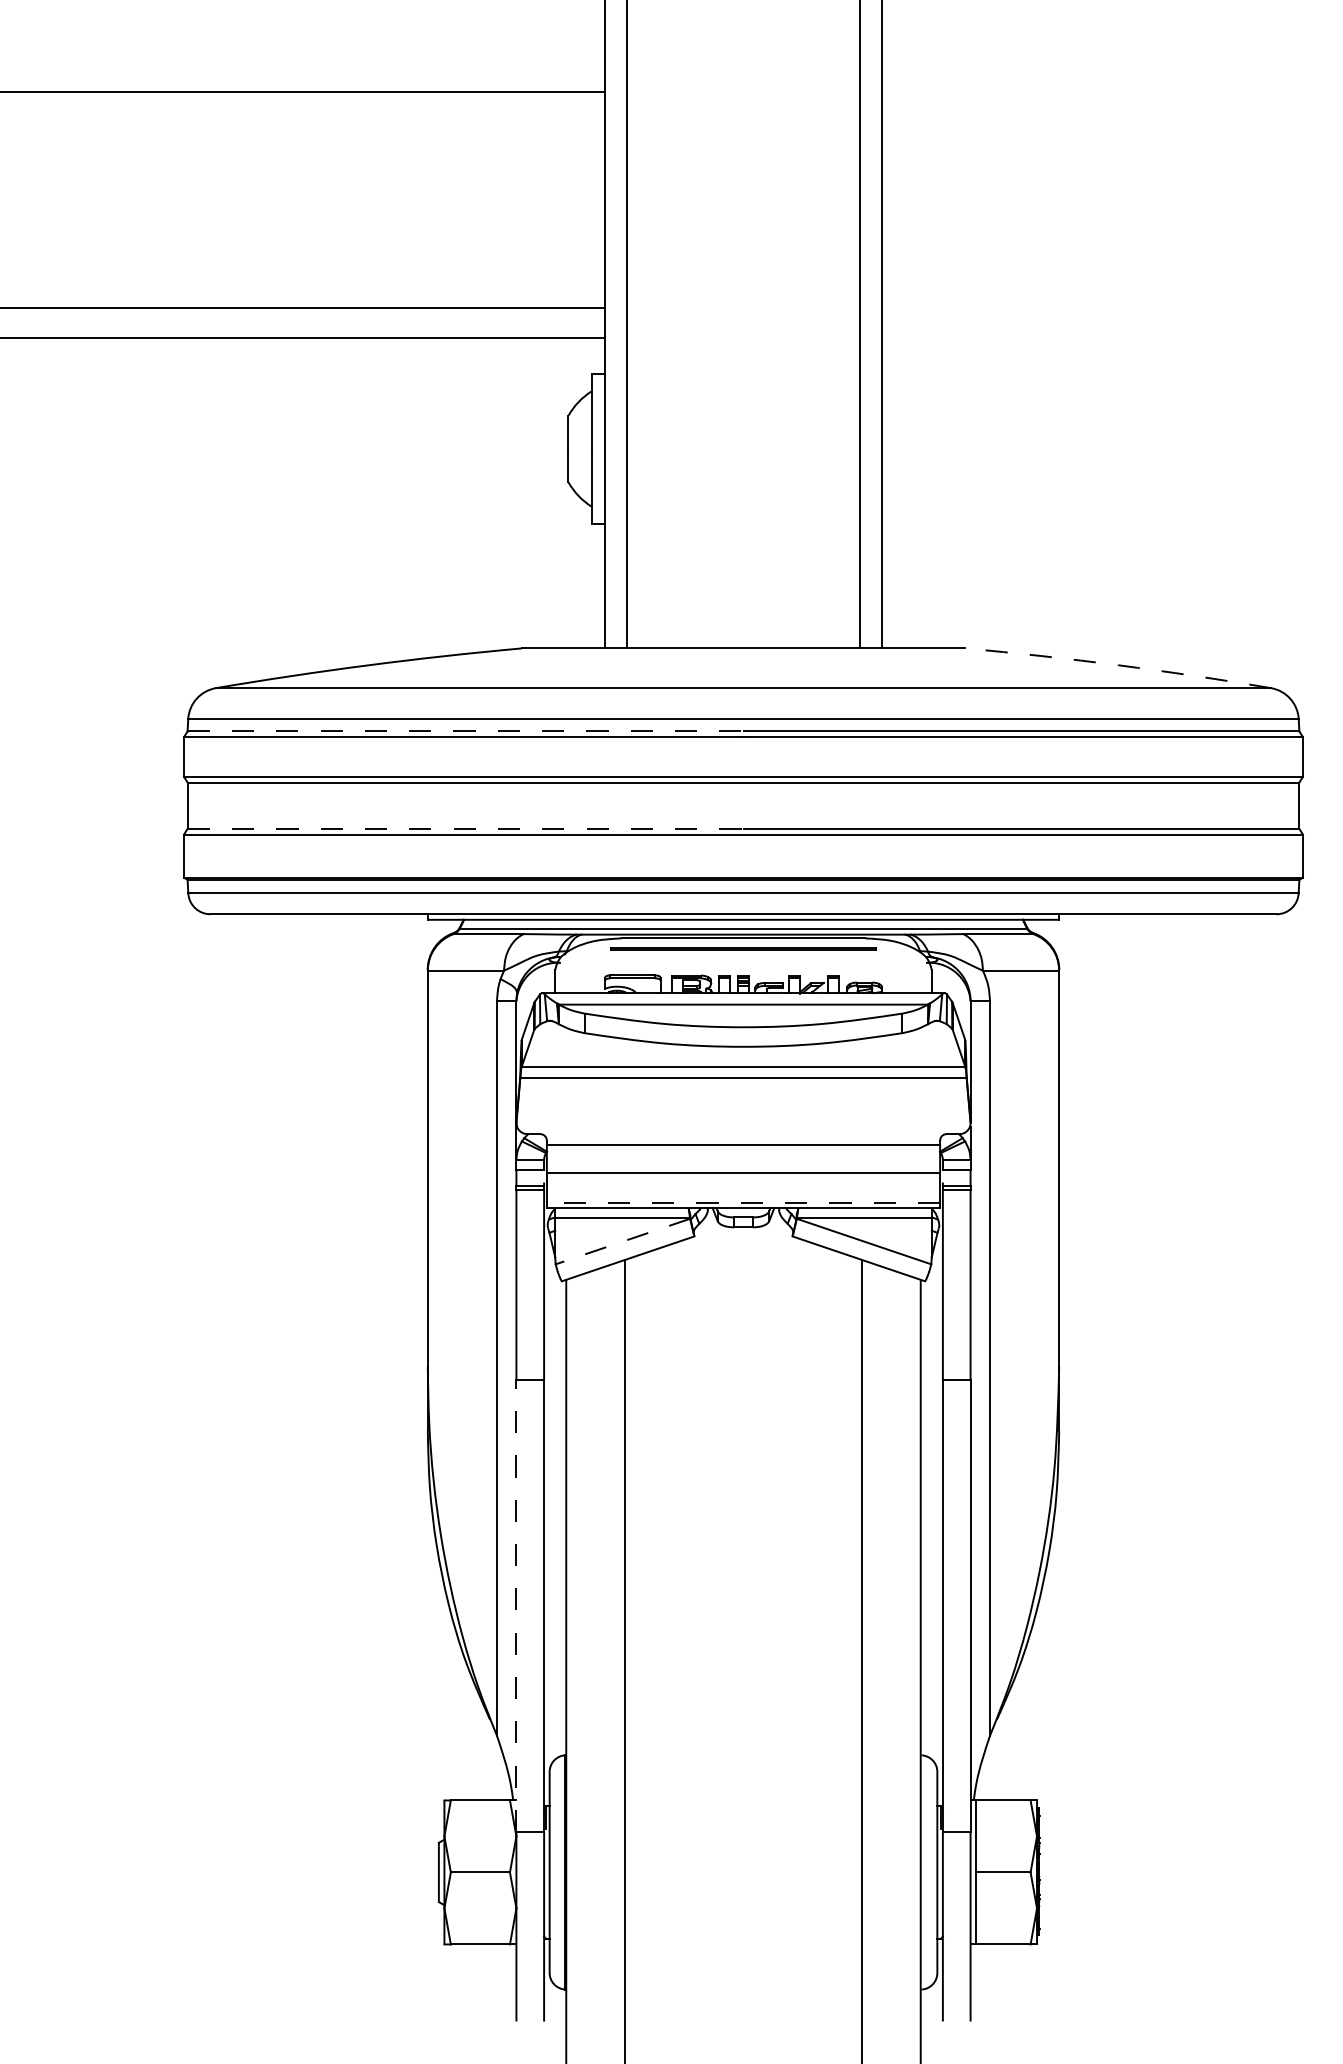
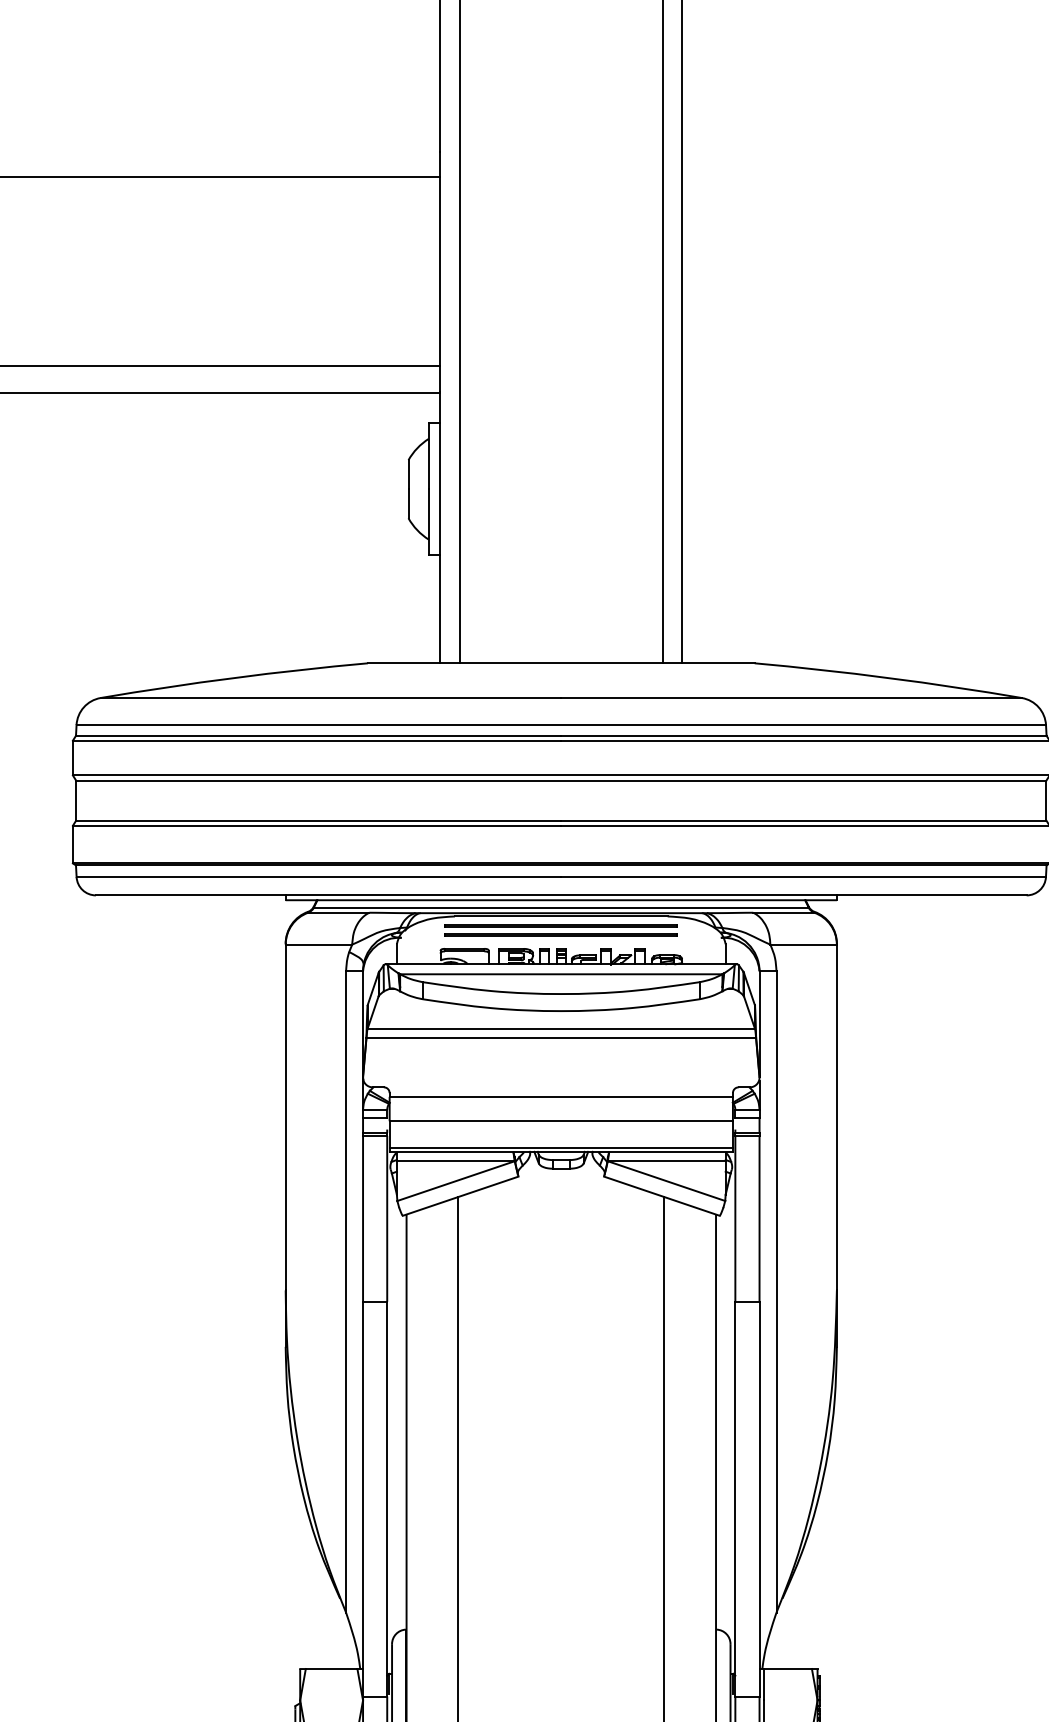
arc: (1118, 665) -> (888, 678), dashed -> solid
line: (465, 731) -> (318, 735), dashed -> solid
line: (465, 828) -> (318, 820), dashed -> solid
line: (743, 959) -> (561, 934), added
line: (743, 1203) -> (561, 1147), dashed -> solid
line: (622, 1241) -> (455, 1181), dashed -> solid
line: (516, 1605) -> (363, 1498), dashed -> solid

